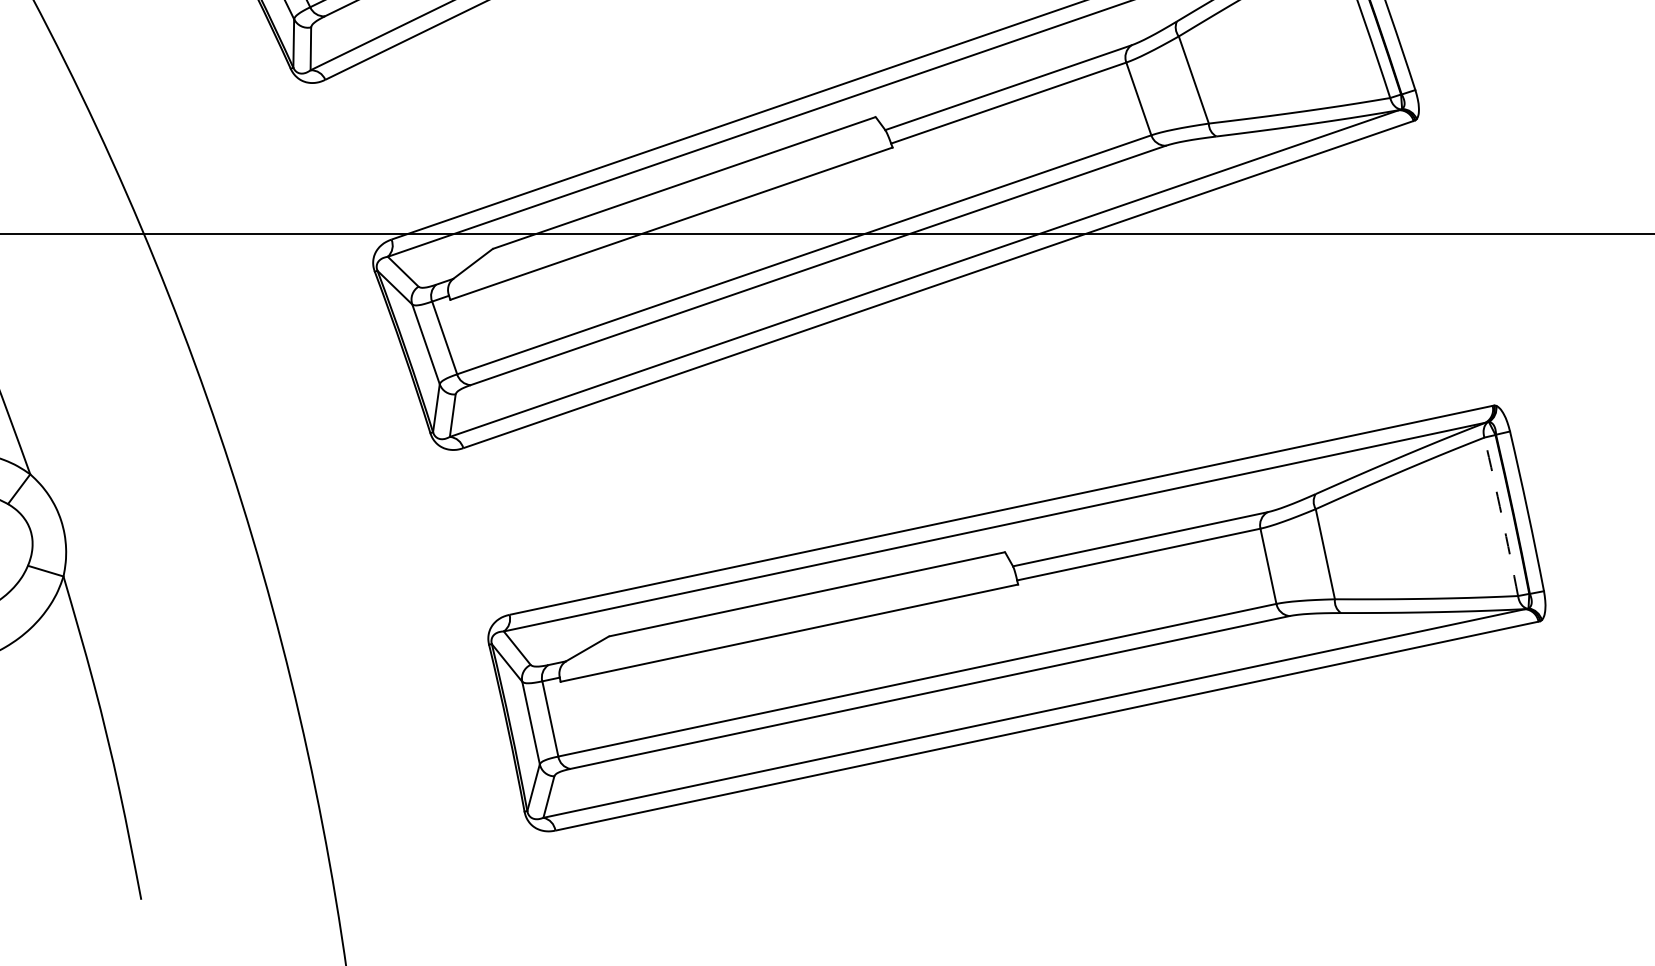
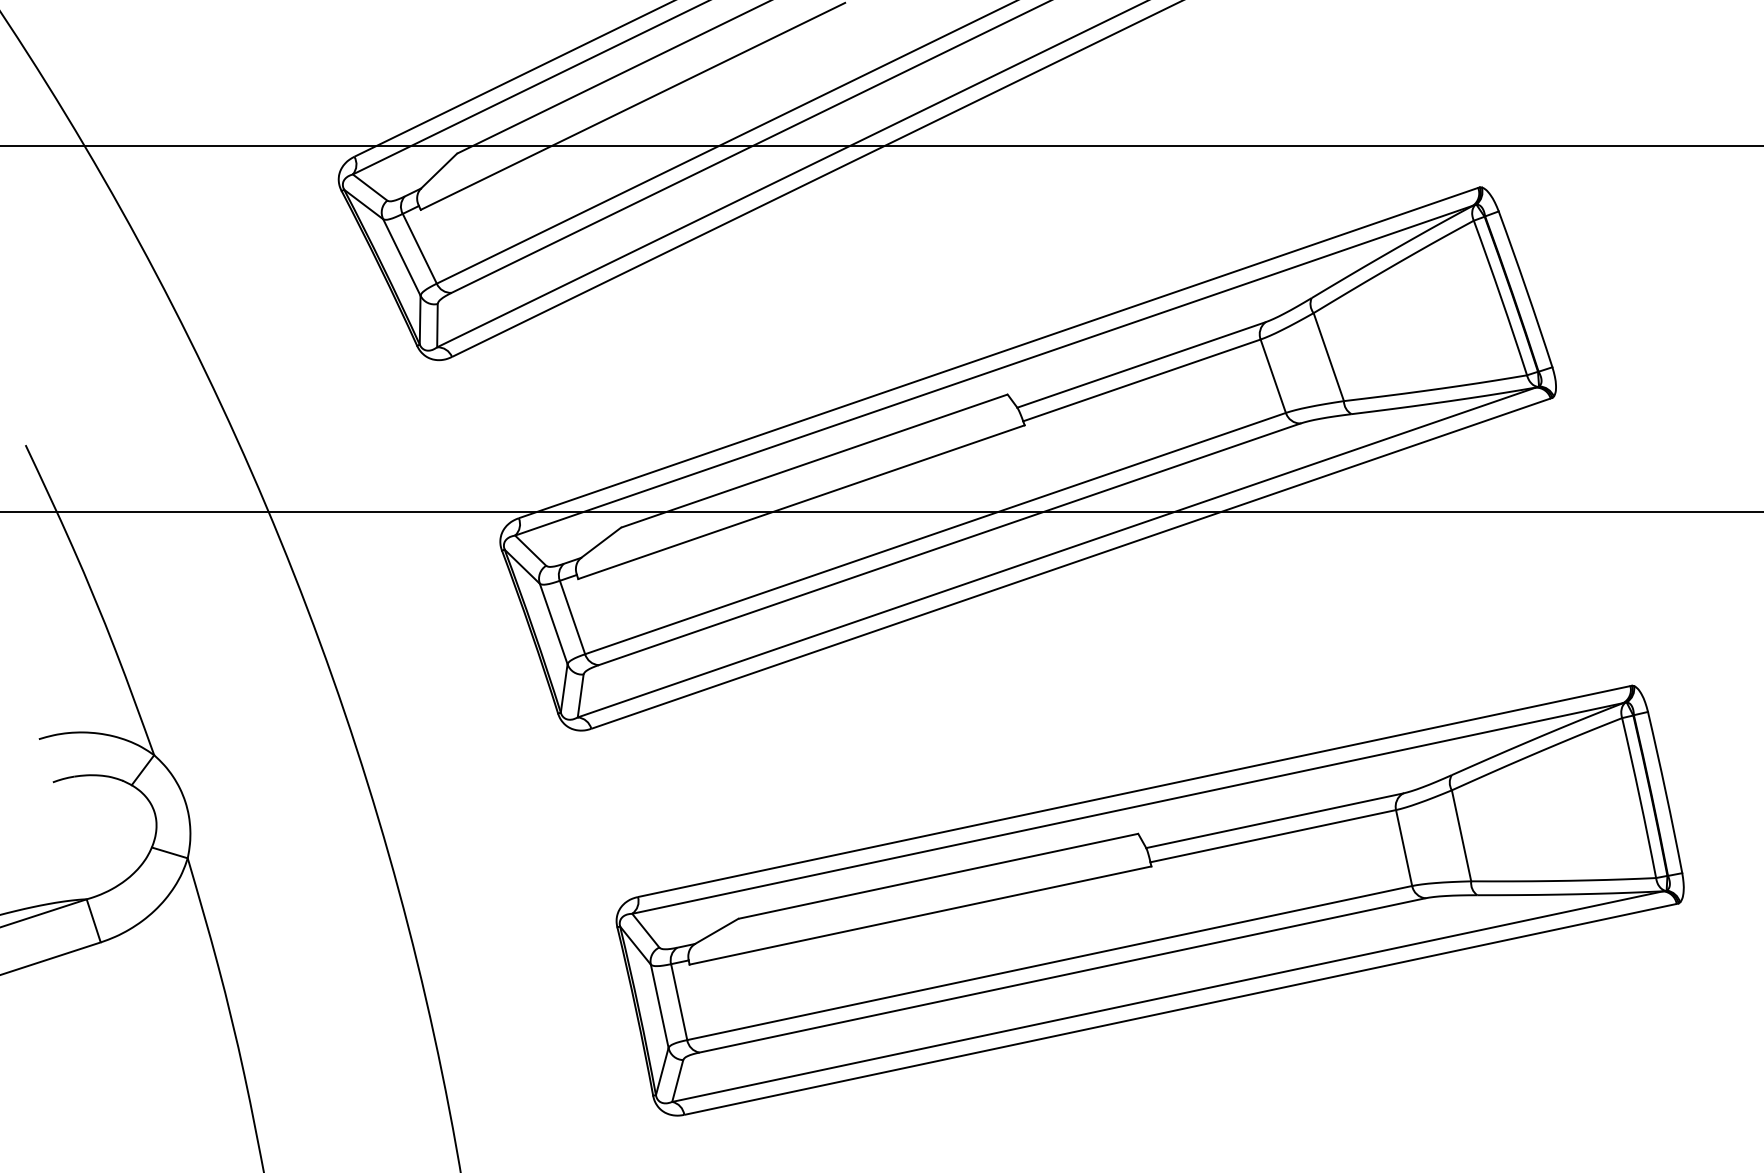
arc: (1501, 516) -> (1639, 797), dashed -> solid

